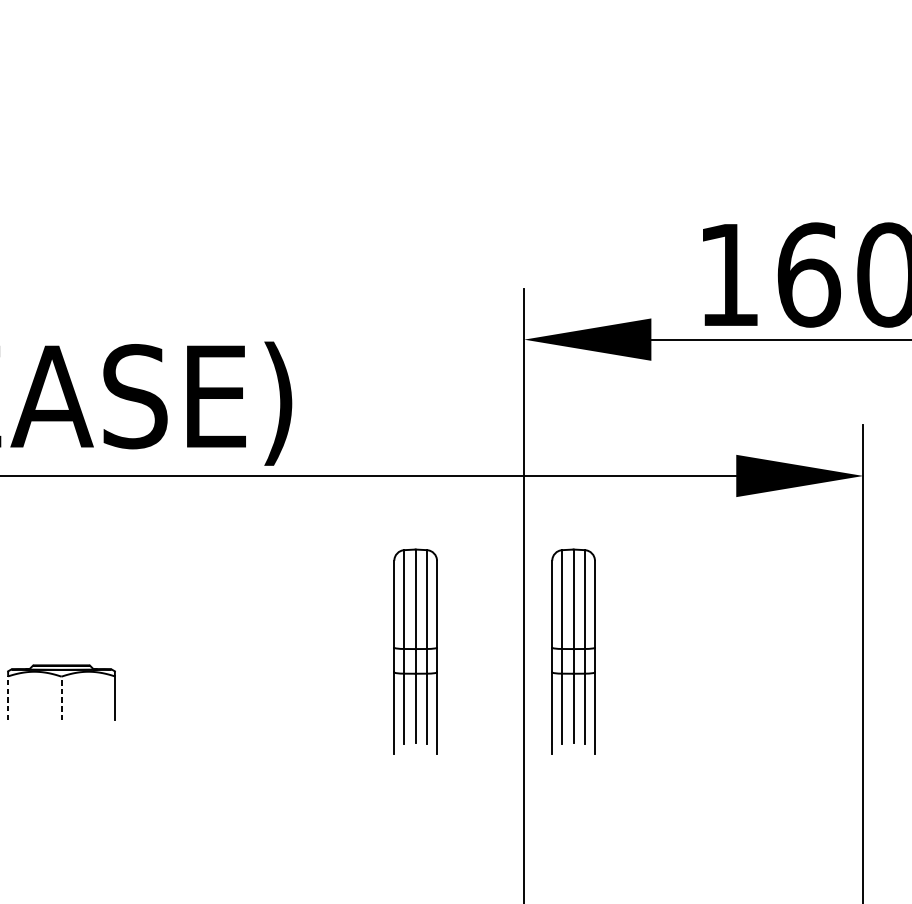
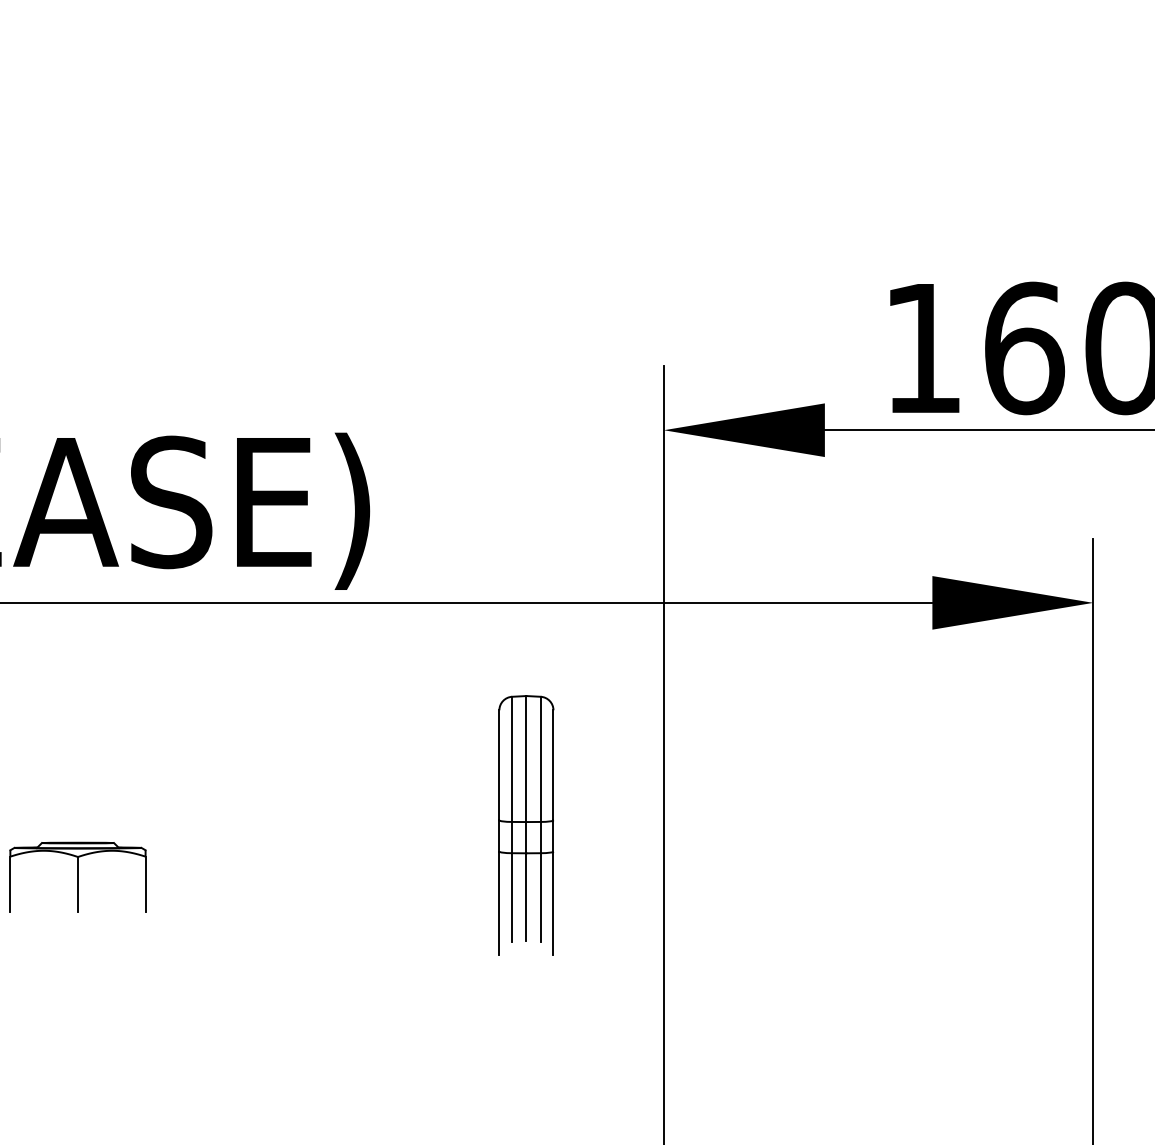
part: (573, 651) -> (726, 825), removed
line: (8, 698) -> (10, 884), dashed -> solid
line: (61, 698) -> (77, 884), dashed -> solid

